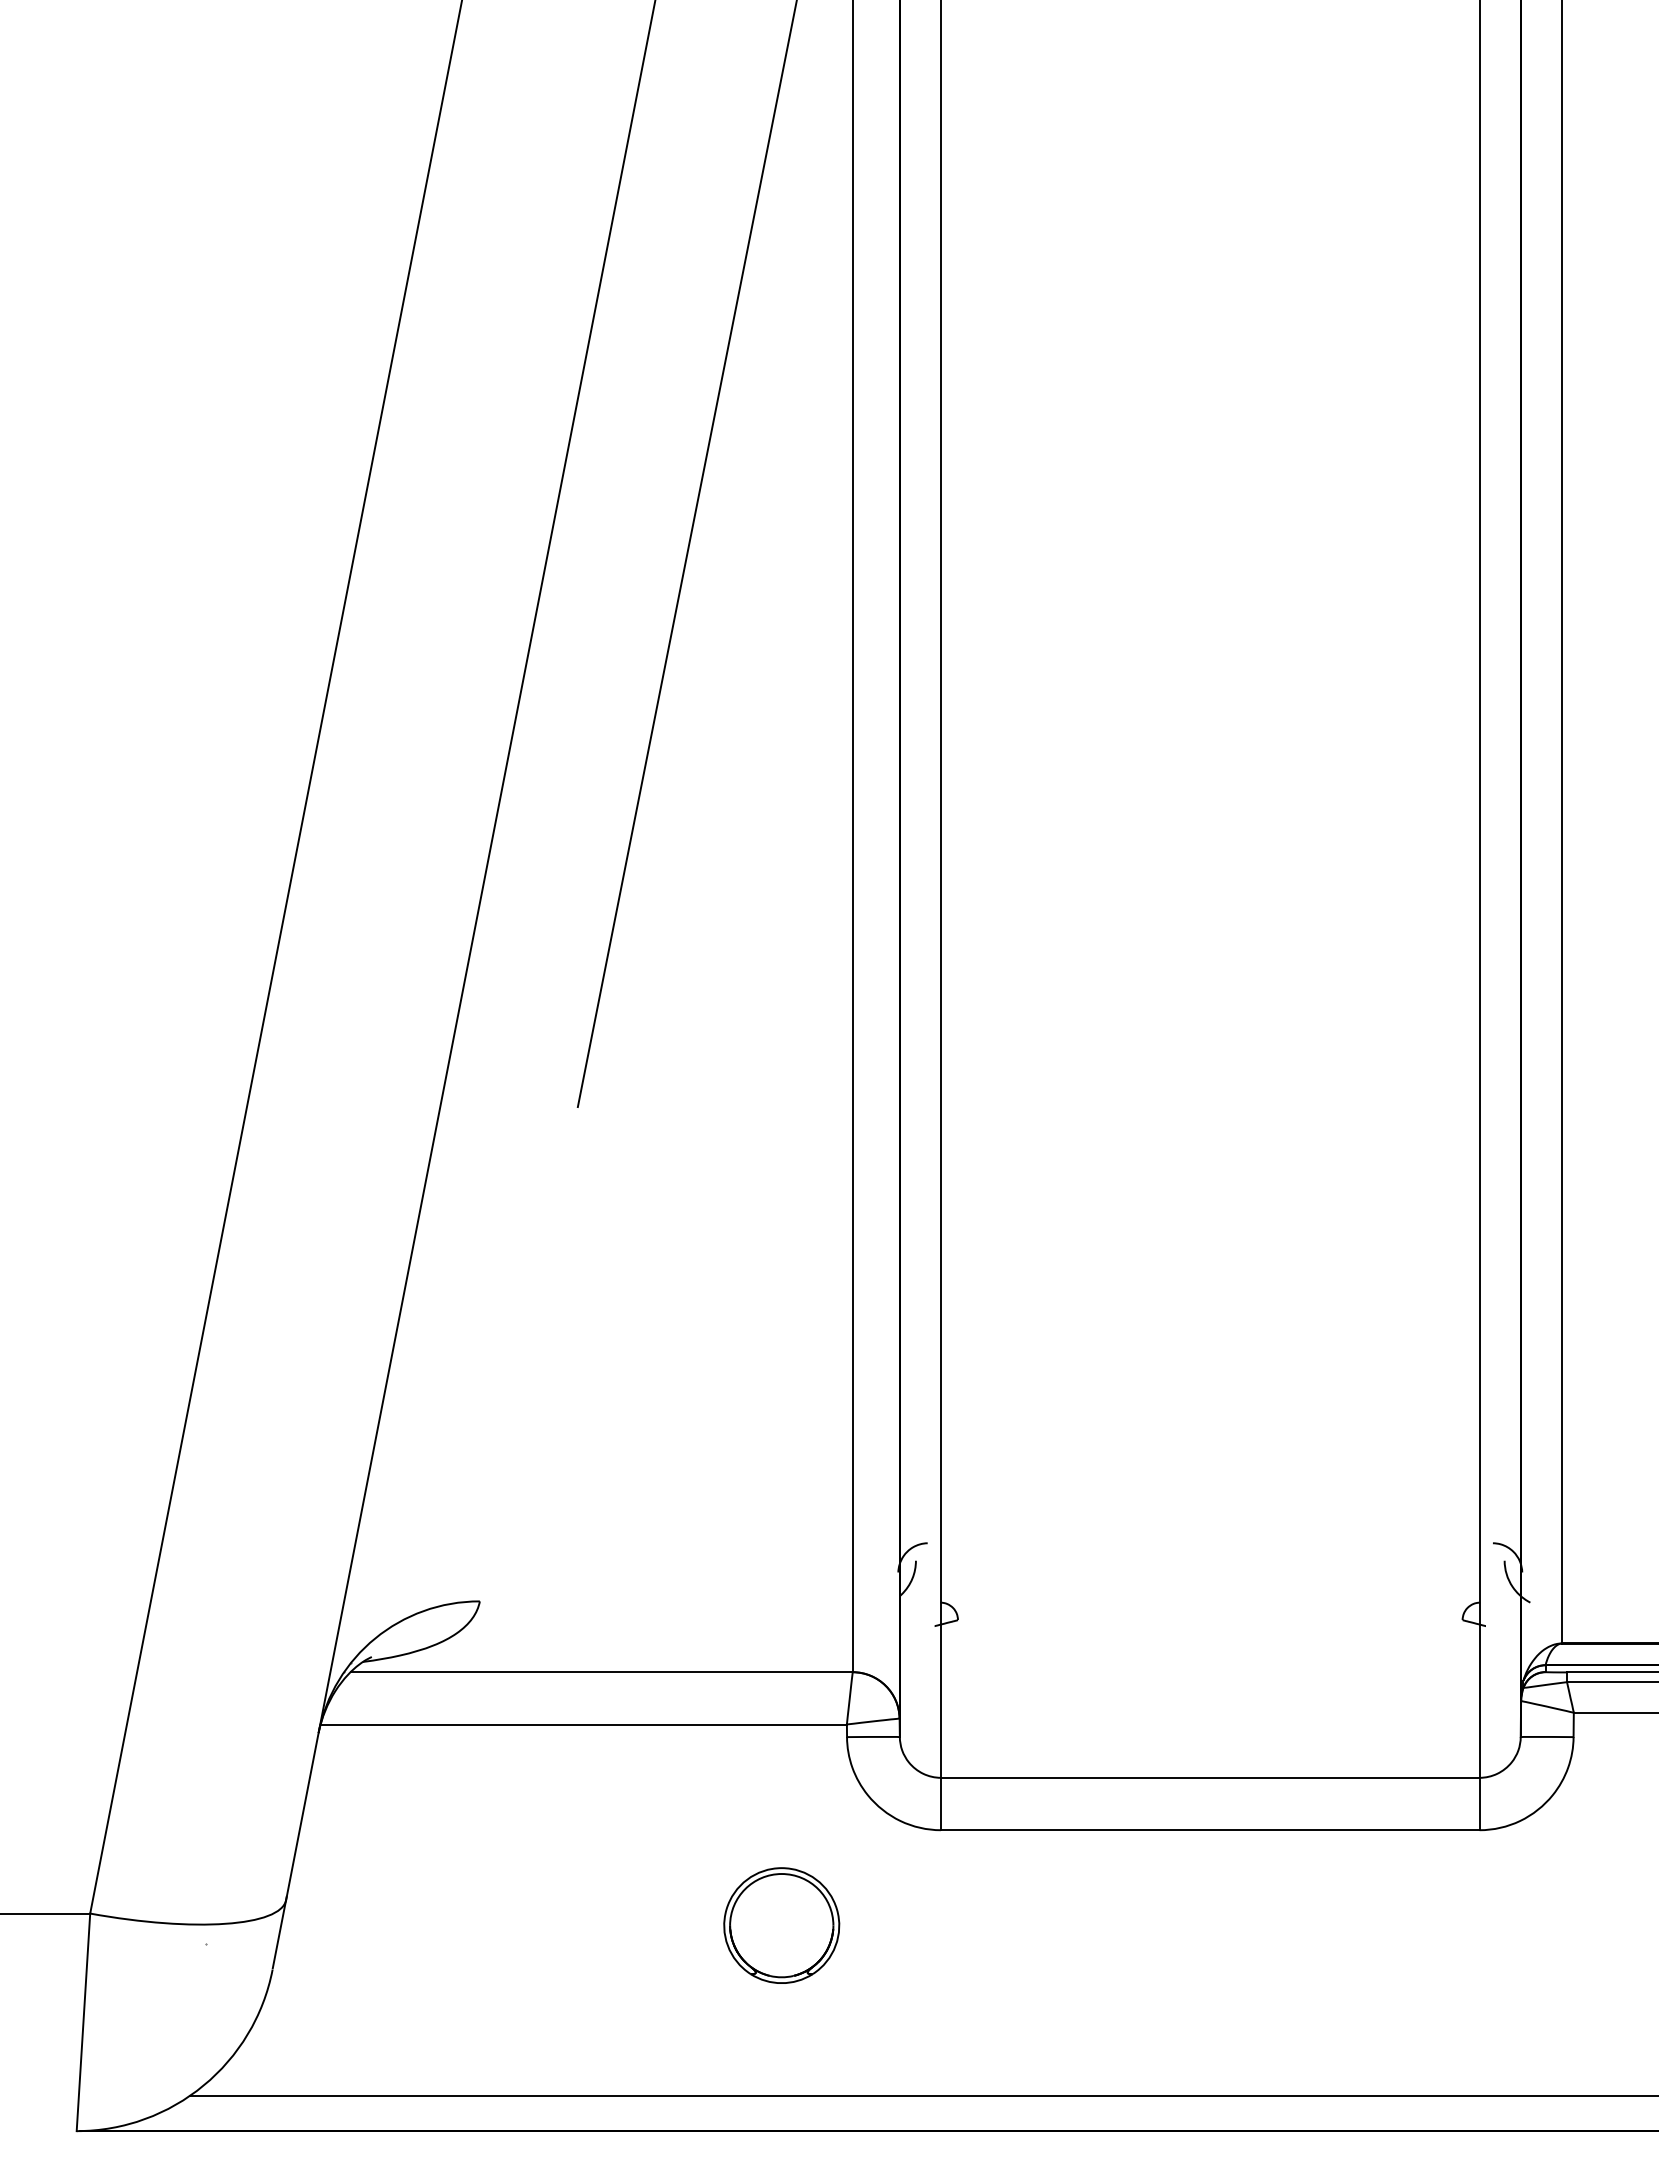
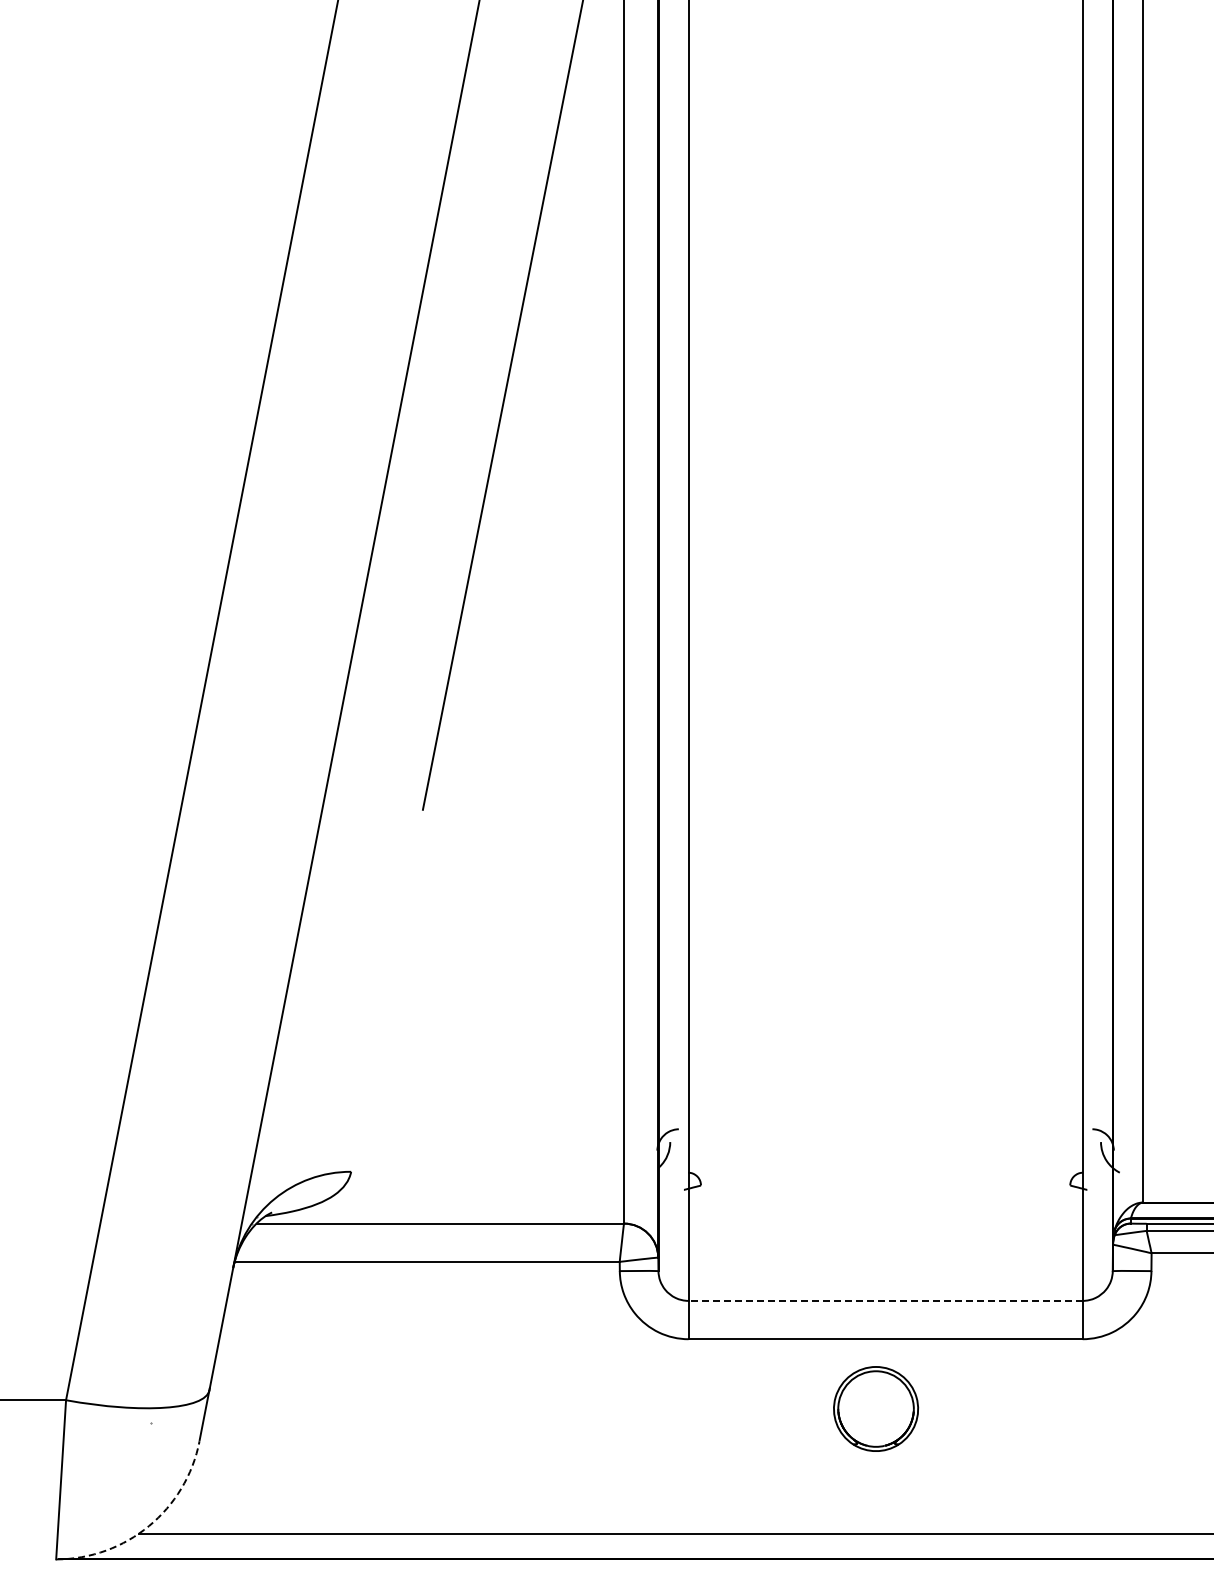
line: (1210, 1777) -> (885, 1300), solid -> dashed
part: (782, 1924) -> (876, 1408), moved
arc: (204, 2086) -> (149, 1526), solid -> dashed

